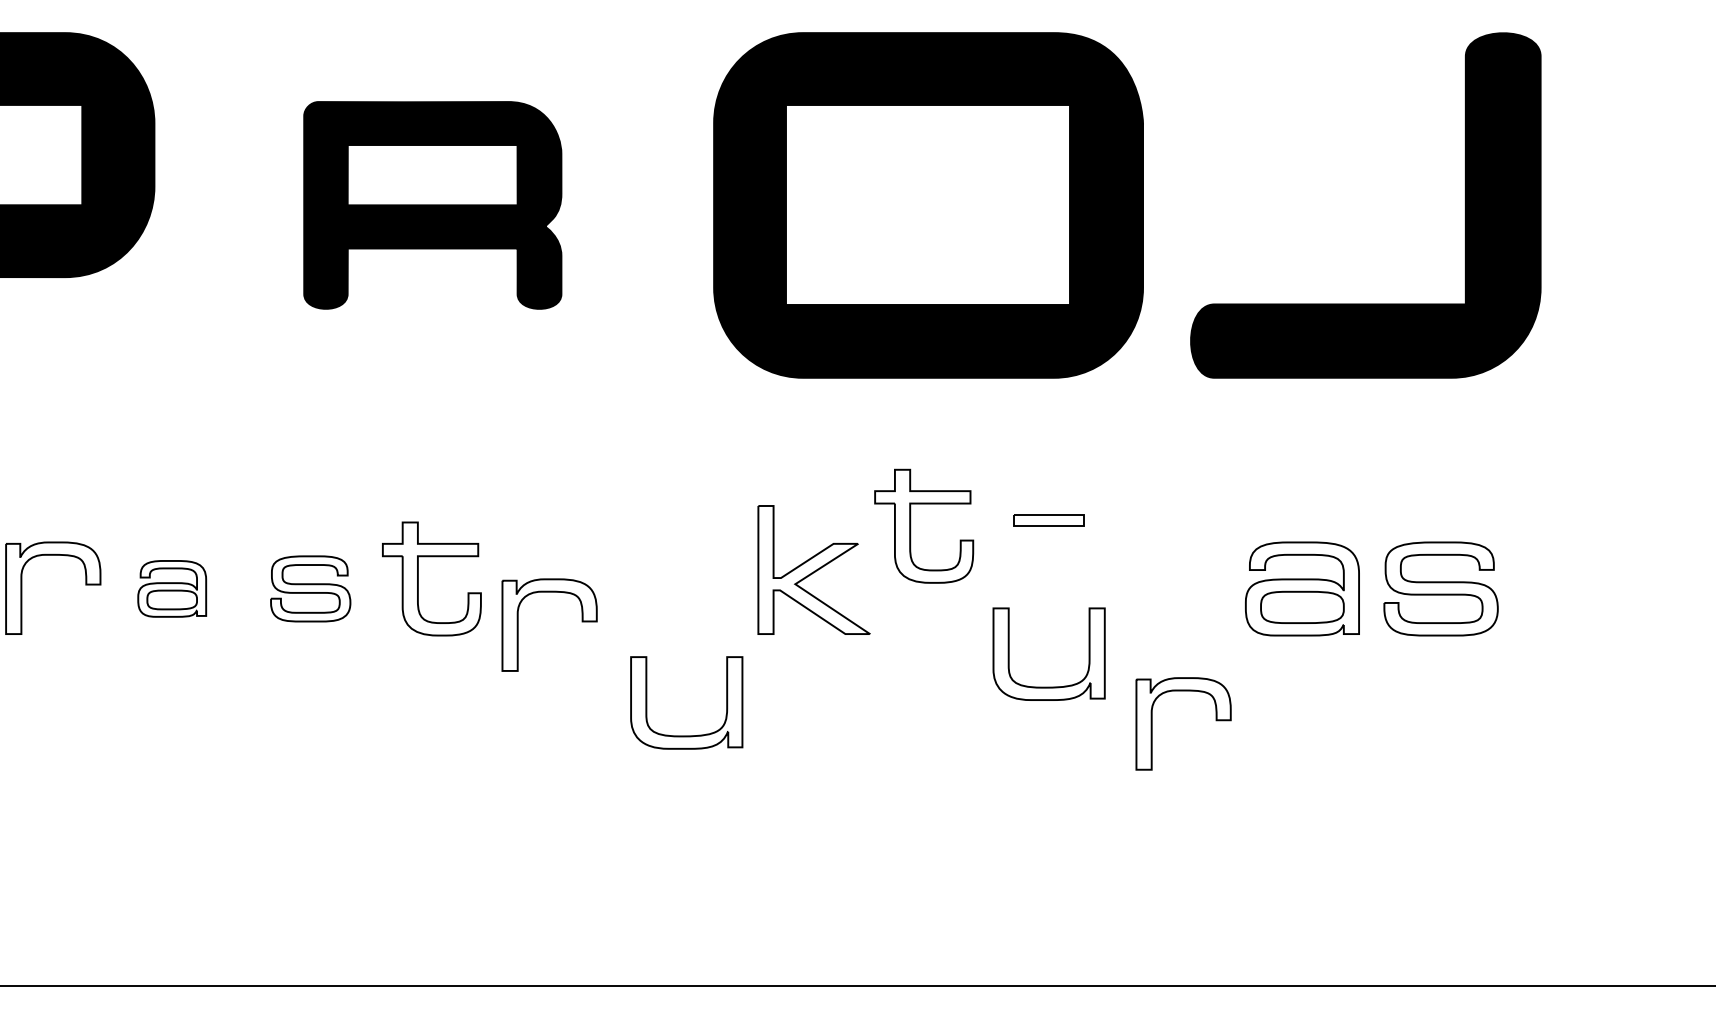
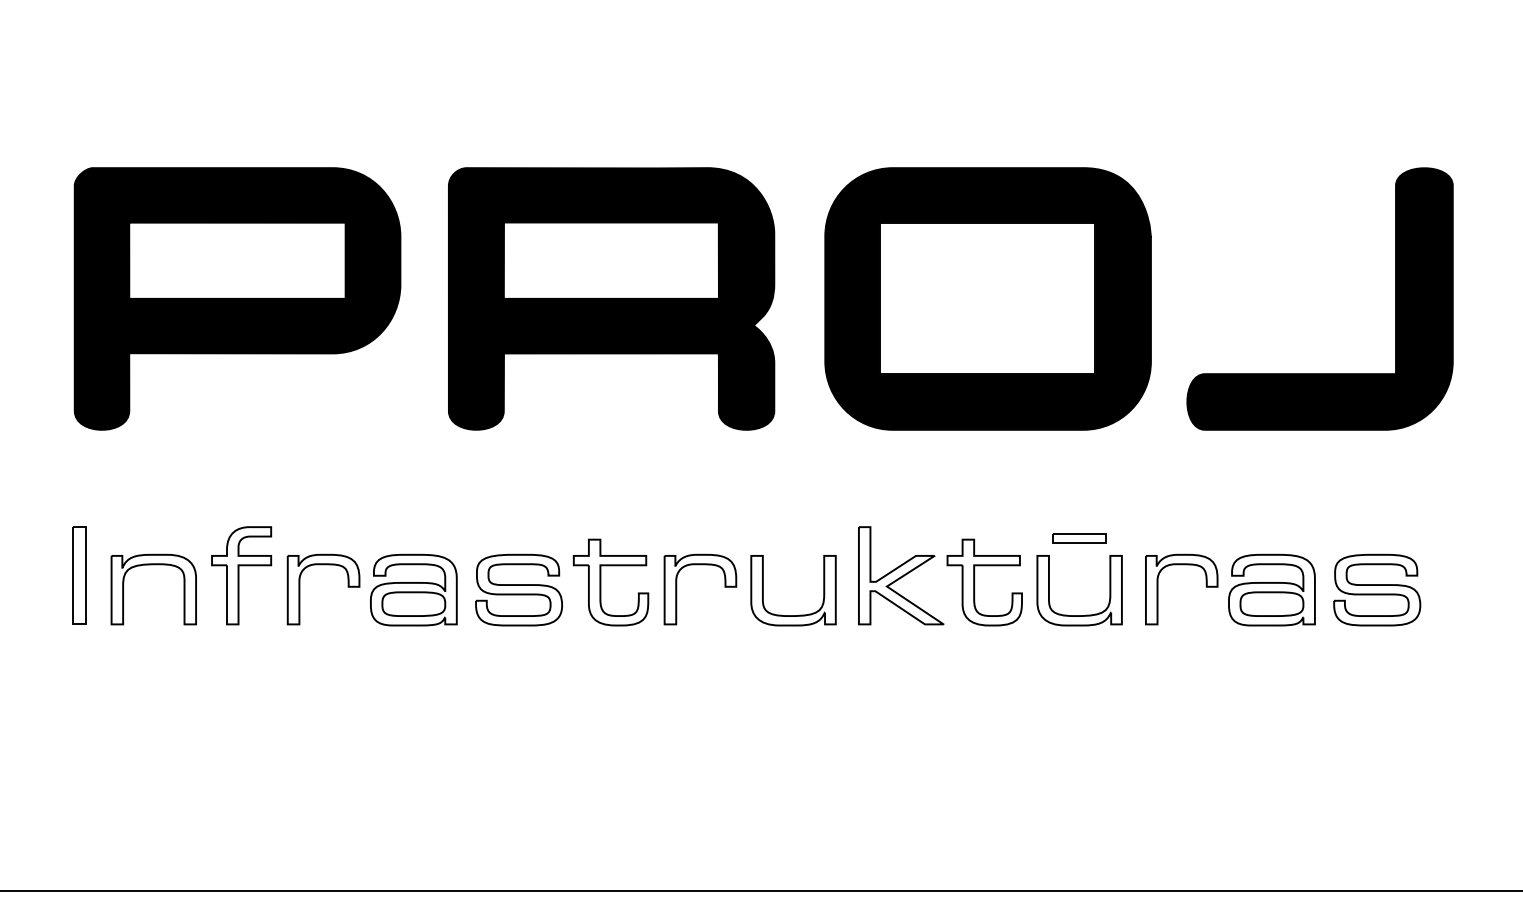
part: (432, 204) -> (611, 298), size x1.67
part: (911, 526) -> (975, 582), moved
part: (171, 588) -> (413, 589), size x1.67
part: (309, 588) -> (518, 589), size x1.43
part: (519, 625) -> (677, 589), moved
part: (1056, 685) -> (1085, 614), moved
part: (1153, 723) -> (1158, 589), moved
part: (694, 734) -> (799, 614), moved

